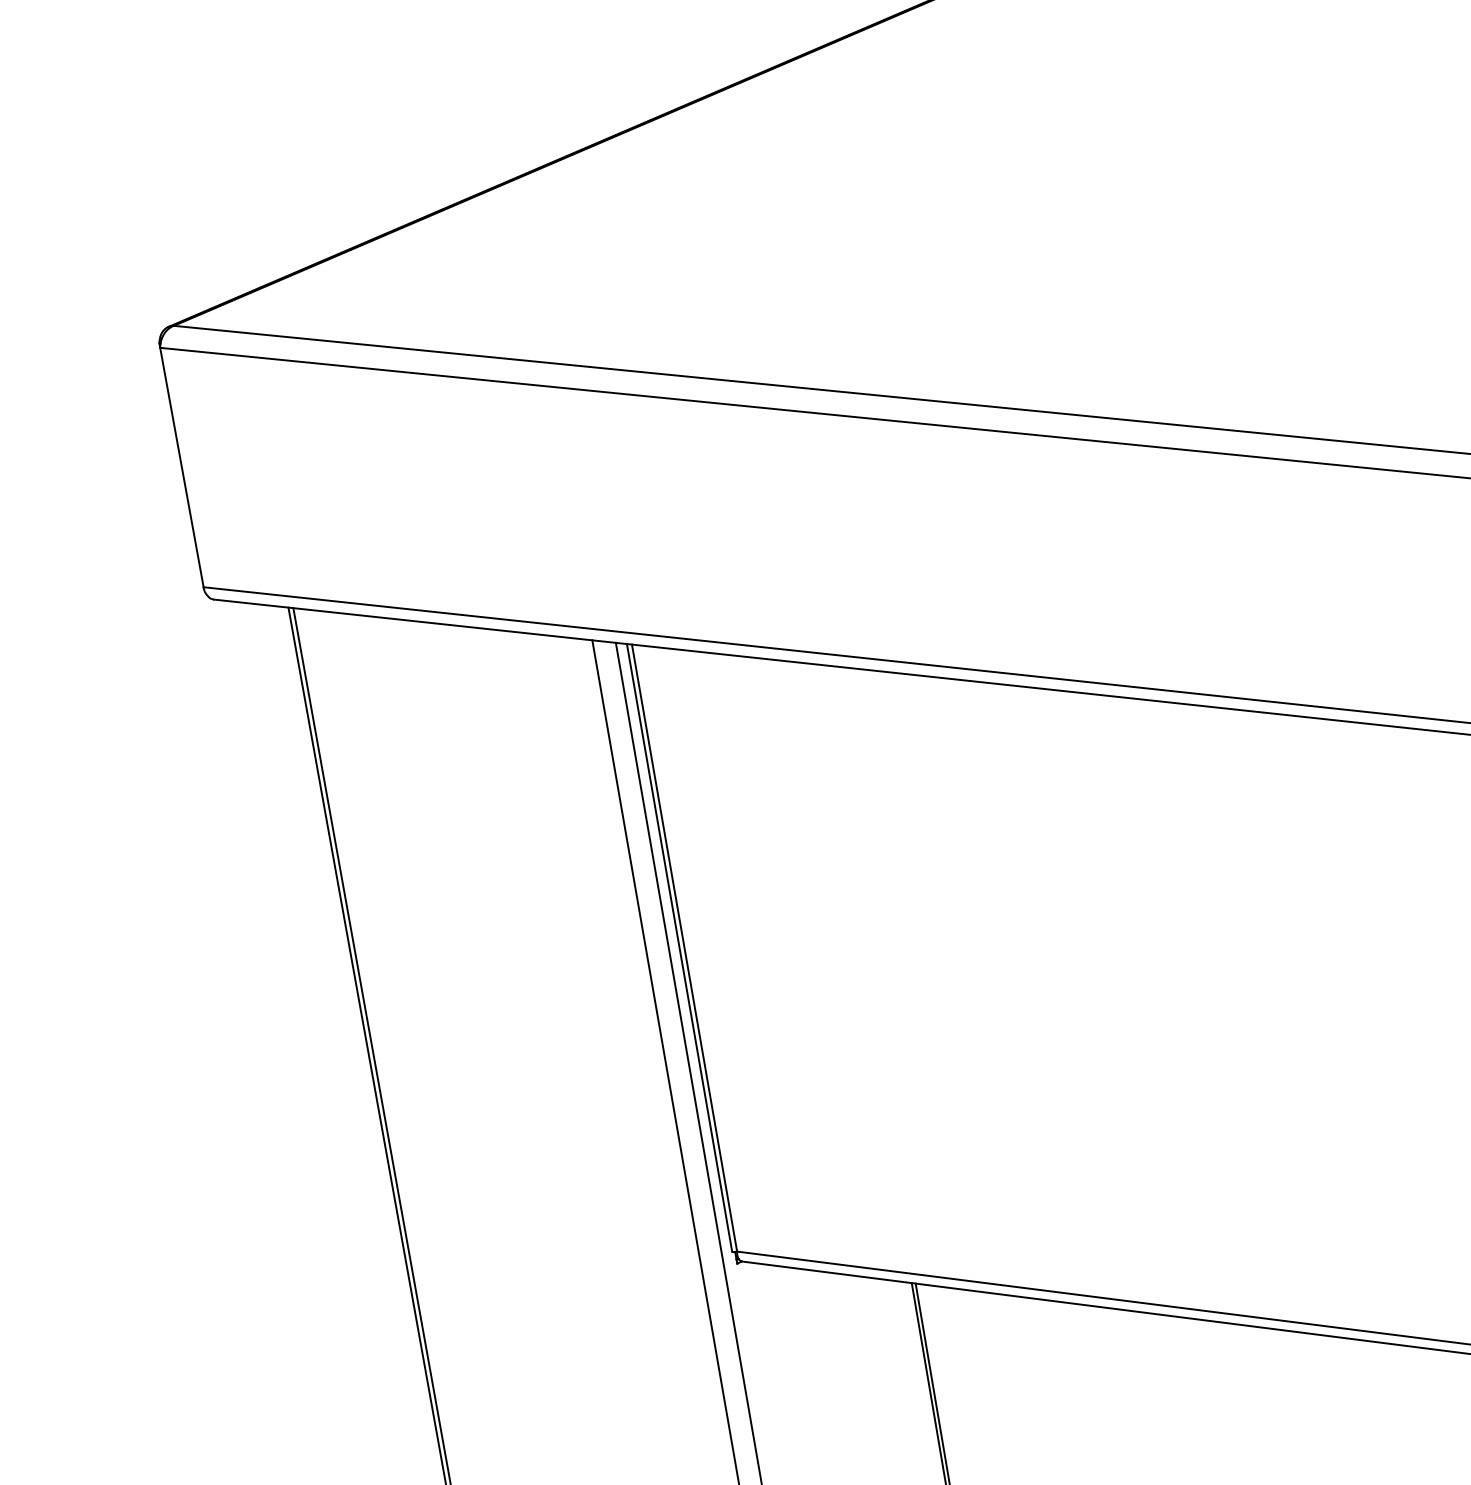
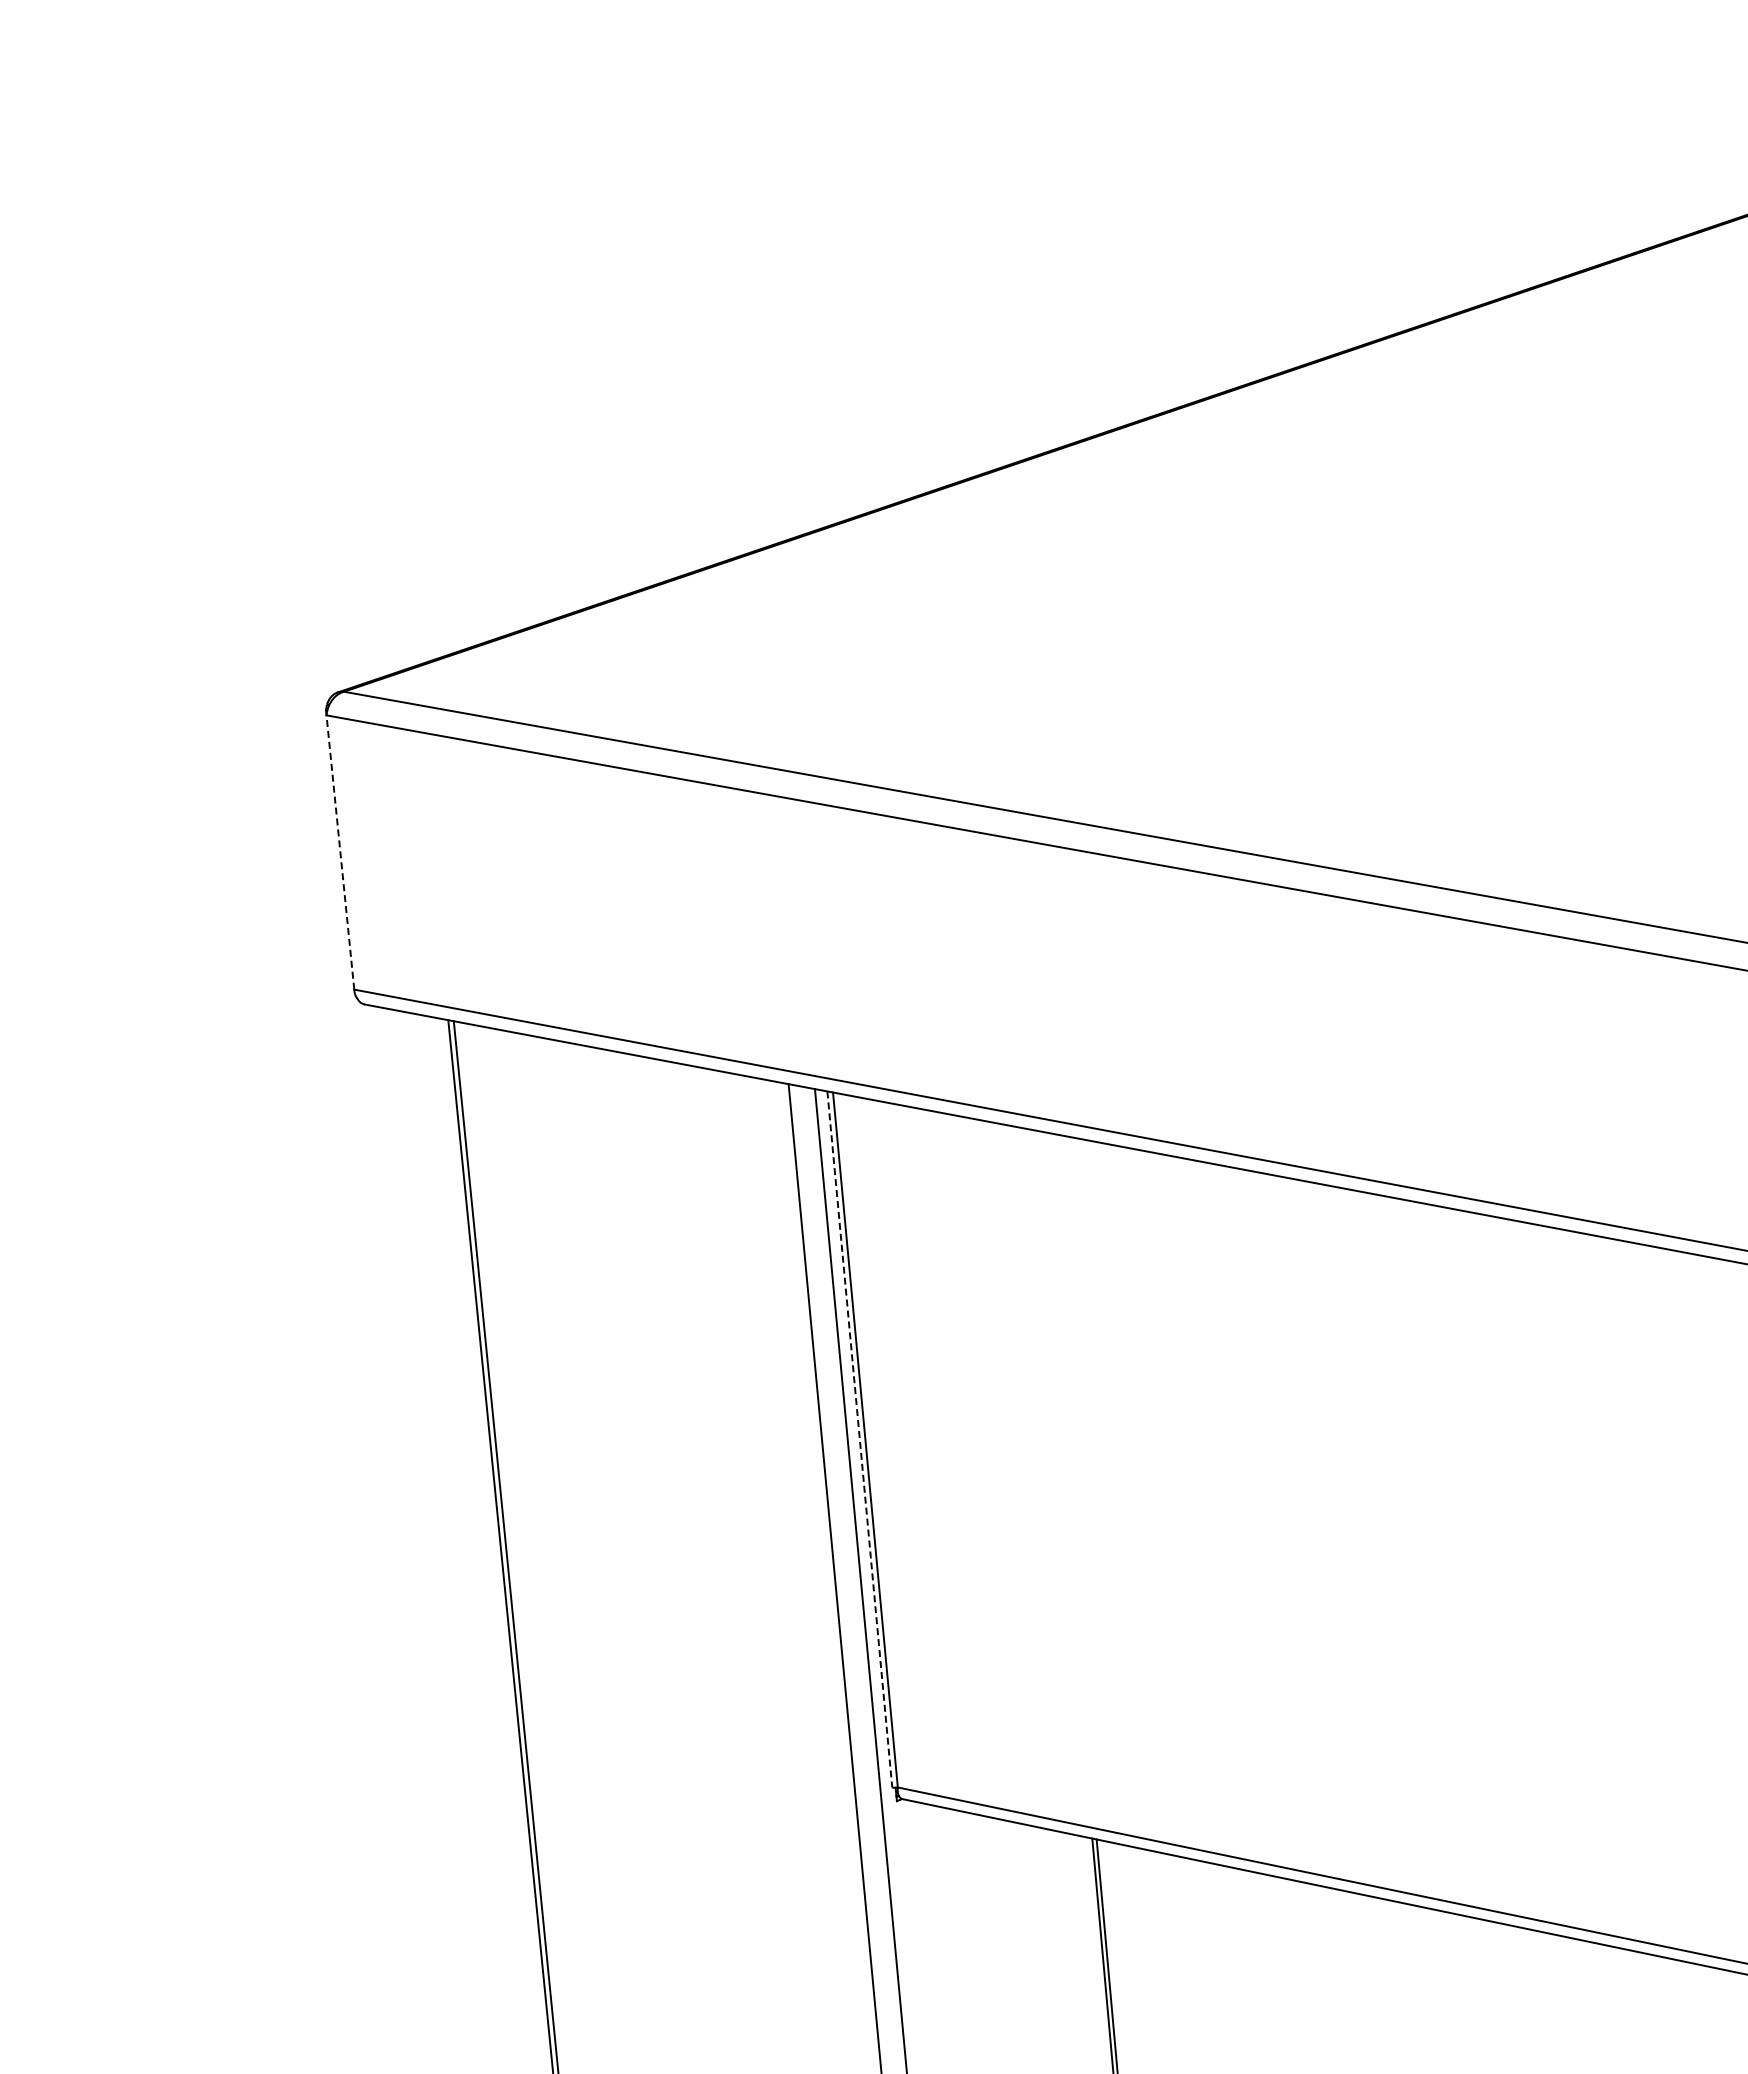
line: (181, 467) -> (340, 852), solid -> dashed
line: (679, 948) -> (859, 1439), solid -> dashed

